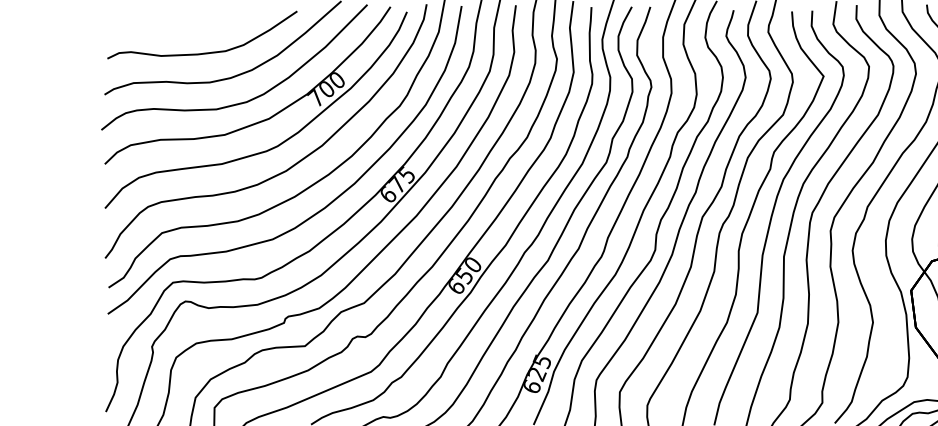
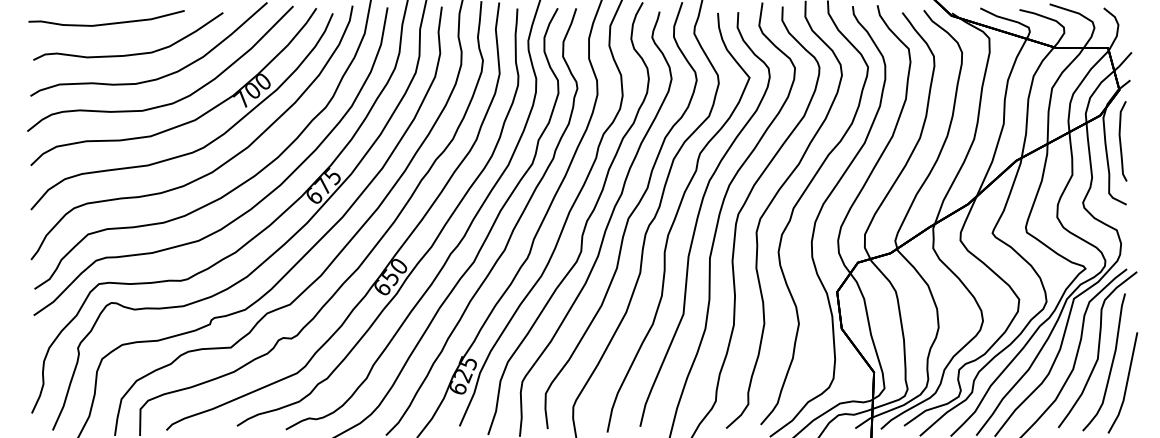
curve: (180, 22) -> (106, 23), added

